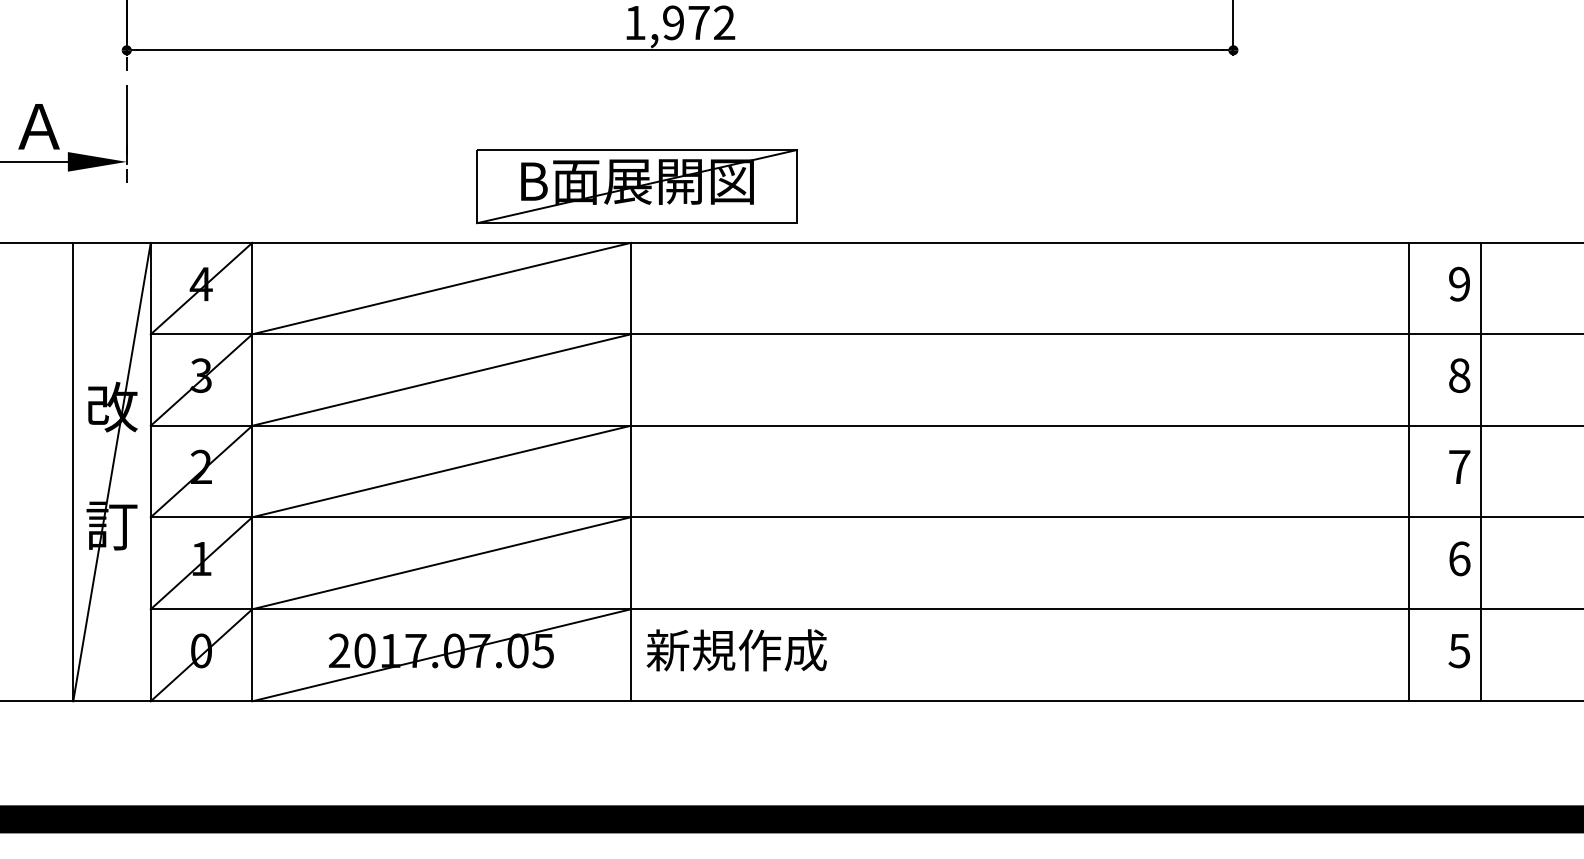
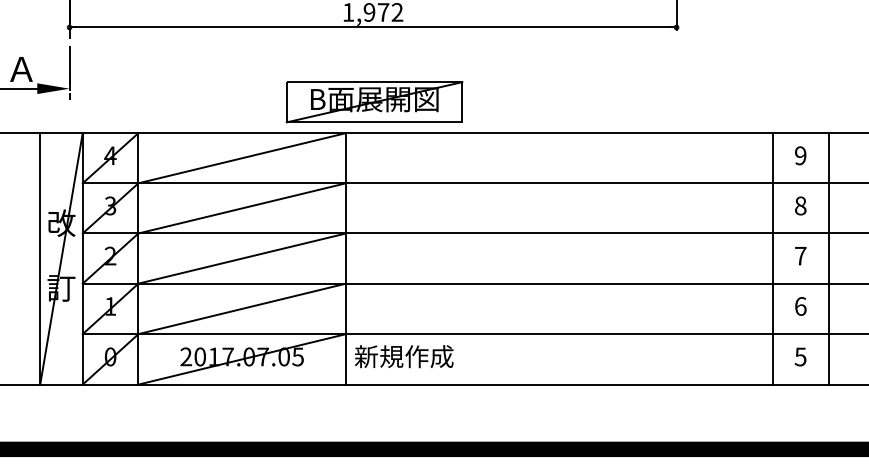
part: (637, 187) -> (374, 102), moved
line: (1481, 471) -> (828, 258), moved

